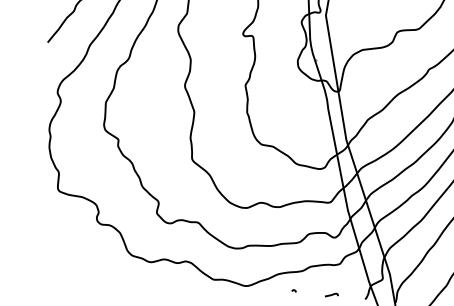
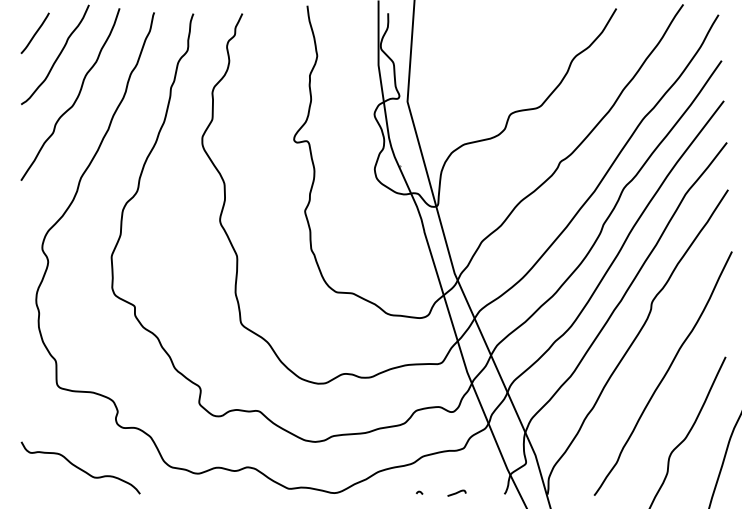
curve: (67, 249) -> (79, 467), added
curve: (294, 290) -> (419, 492), moved

